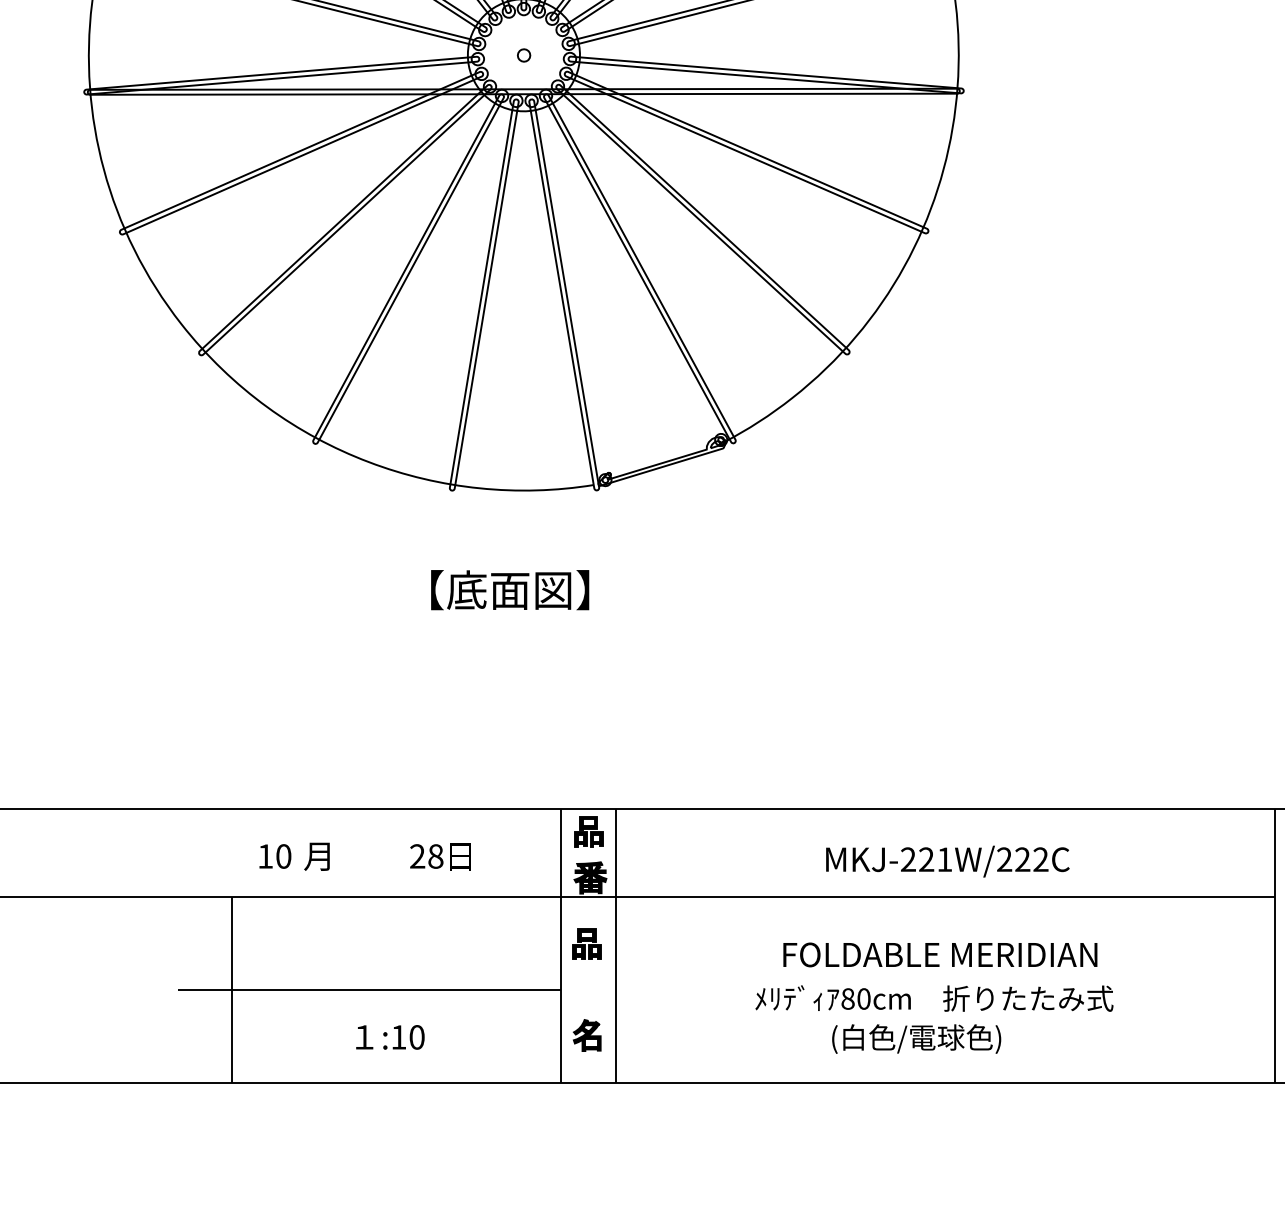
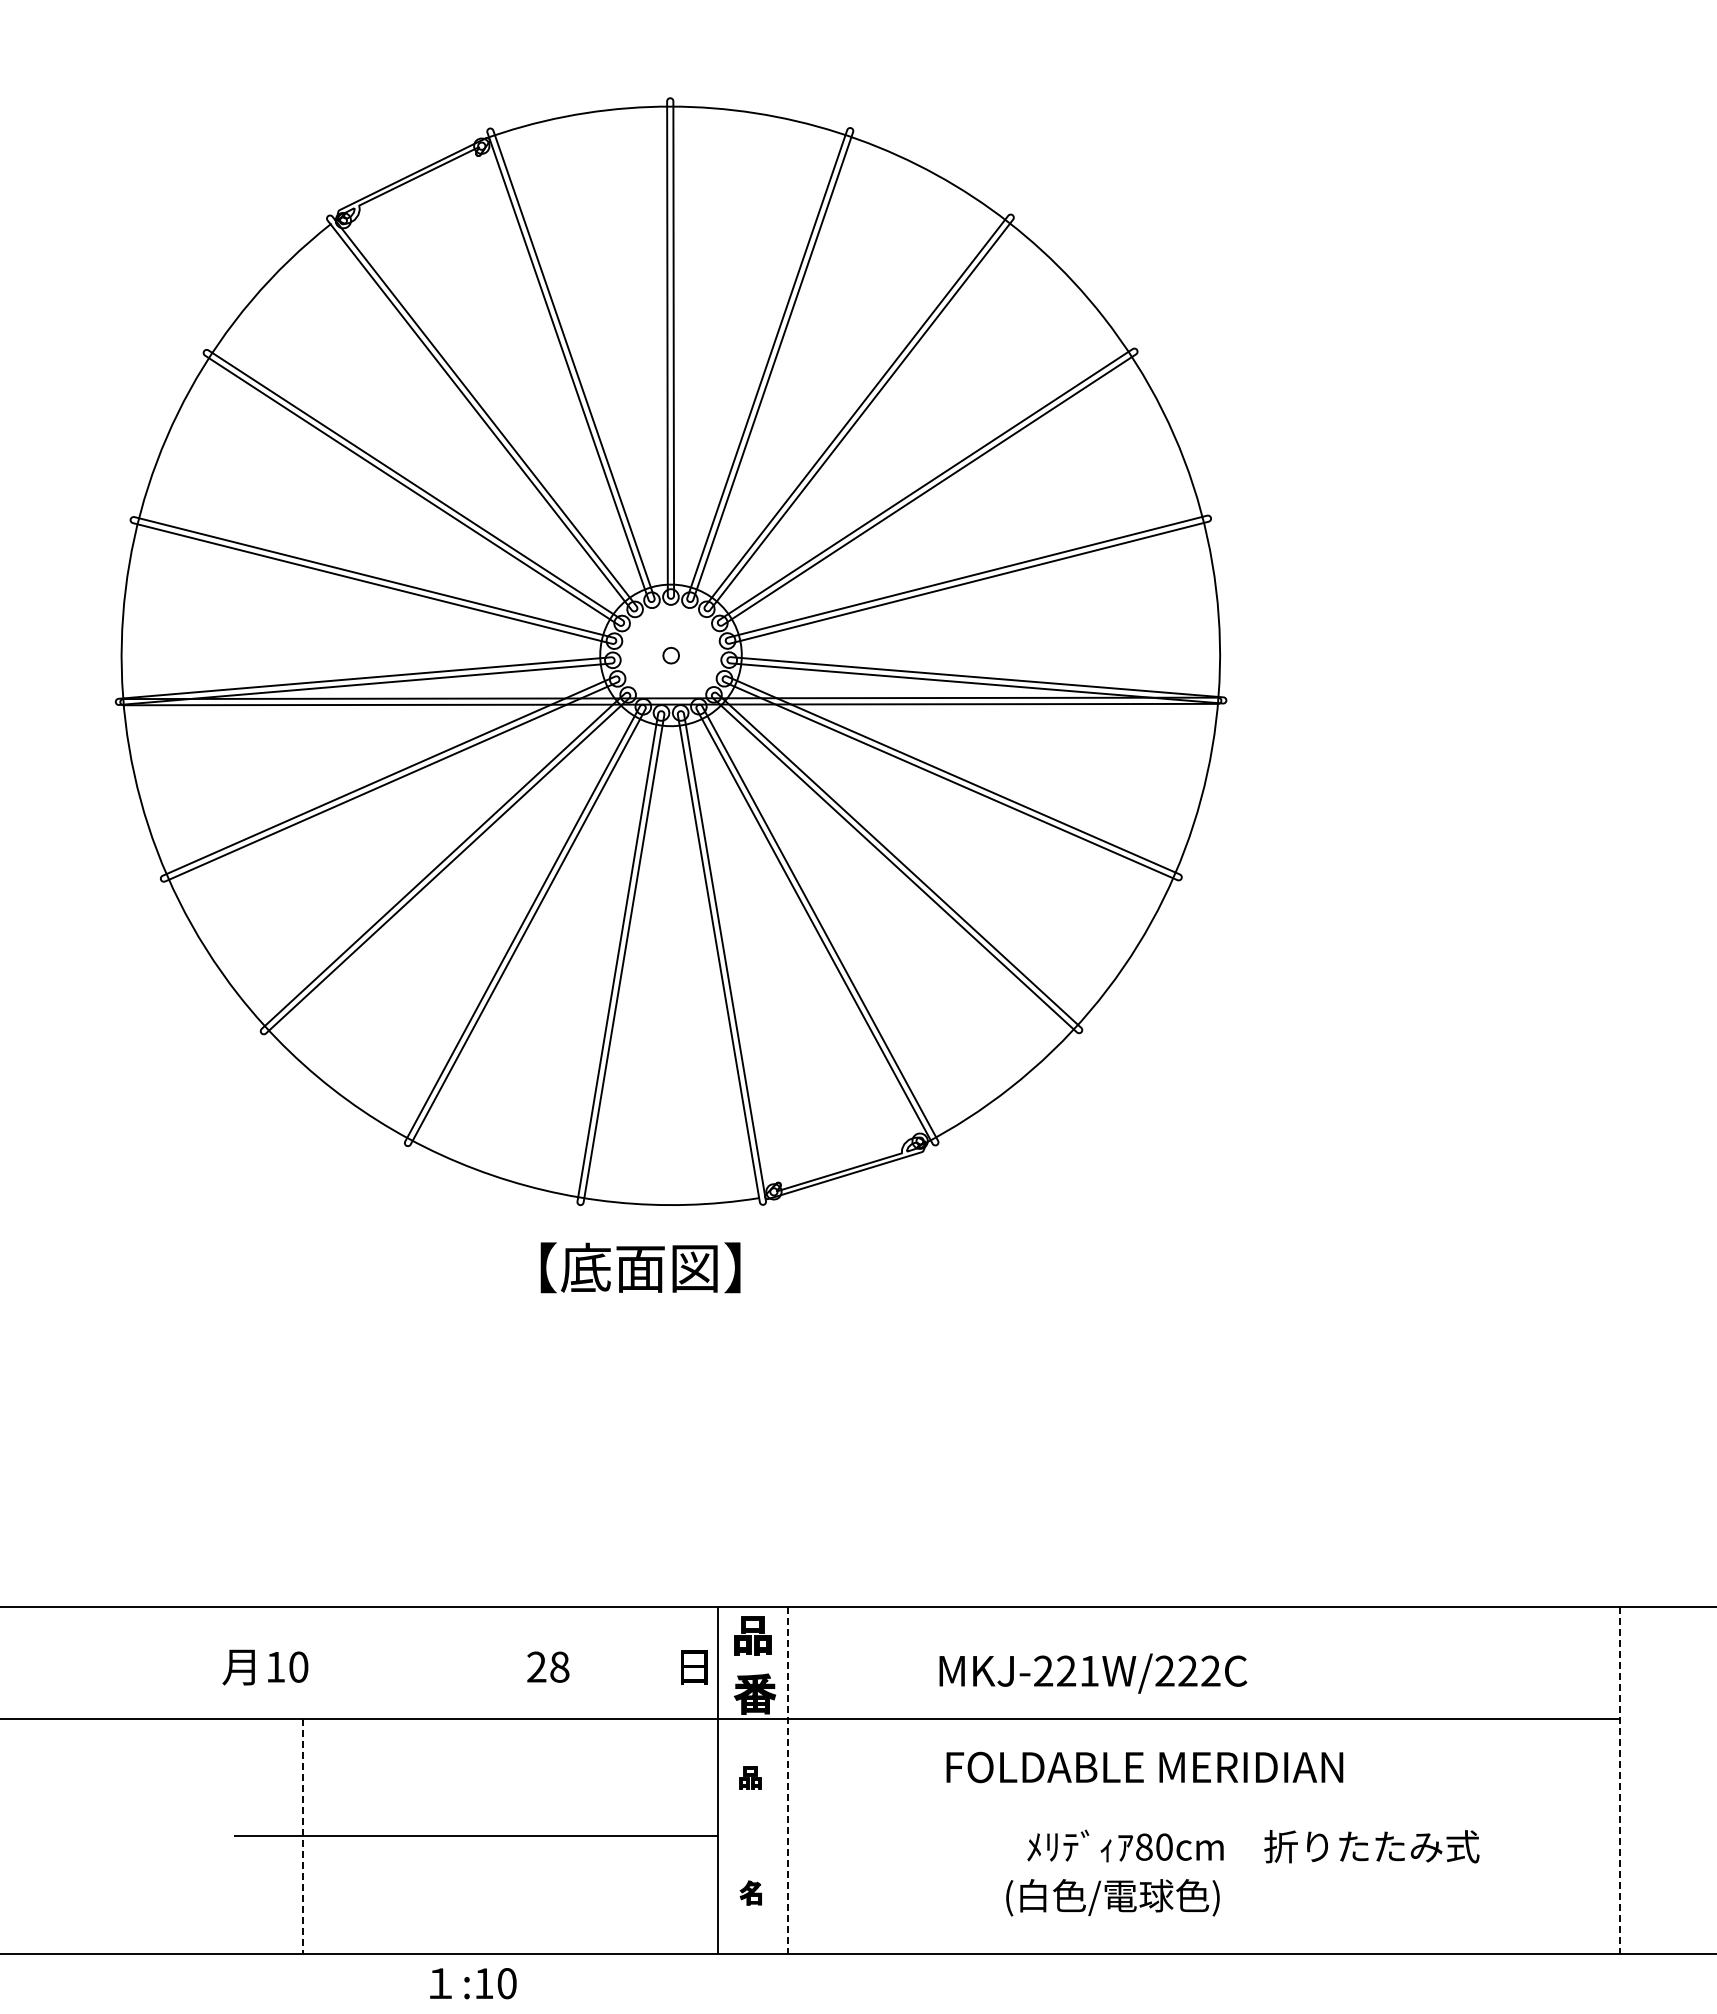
text: (510, 589) -> (640, 1267), moved
text: (275, 855) -> (288, 1666), moved
part: (316, 856) -> (238, 1667), moved
part: (460, 856) -> (694, 1667), moved
text: (947, 861) -> (1093, 1673), moved
part: (586, 943) -> (750, 1777), size x0.6
line: (616, 946) -> (787, 1780), solid -> dashed
line: (1275, 946) -> (1619, 1780), solid -> dashed
text: (940, 954) -> (1144, 1767), moved
line: (232, 990) -> (302, 1836), solid -> dashed
text: (934, 998) -> (1253, 1846), moved
part: (586, 1034) -> (750, 1892), size x0.6
text: (390, 1037) -> (473, 1983), moved
text: (916, 1038) -> (1112, 1897), moved

